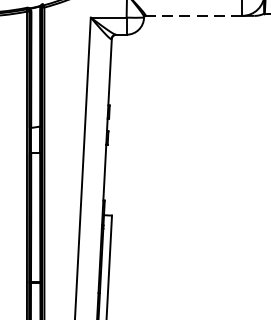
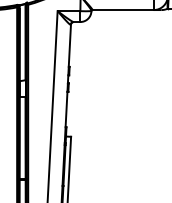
line: (194, 16) -> (123, 10), dashed -> solid

